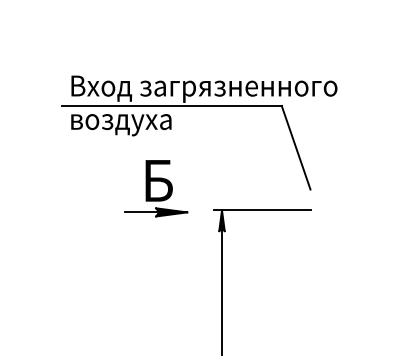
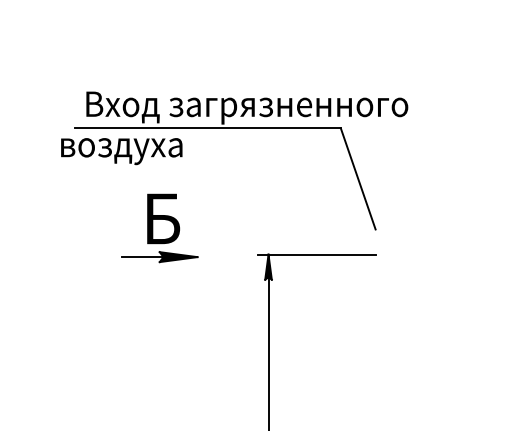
text: (121, 125) -> (121, 151), moved
part: (155, 188) -> (159, 228), moved

